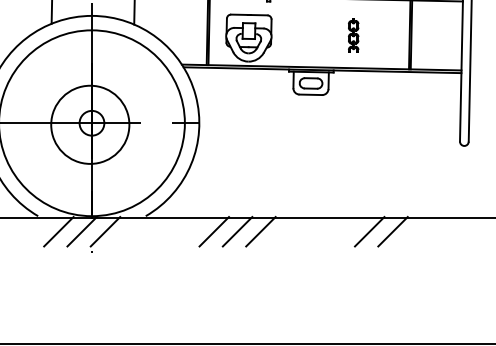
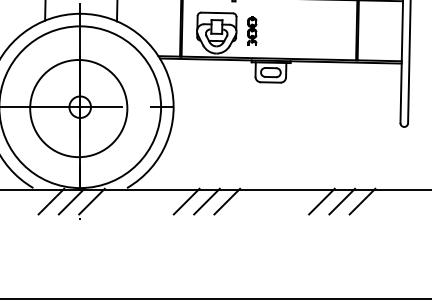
part: (353, 35) -> (252, 30), moved
circle: (90, 124) -> (78, 108), size x1.43
line: (416, 231) -> (362, 201), added

